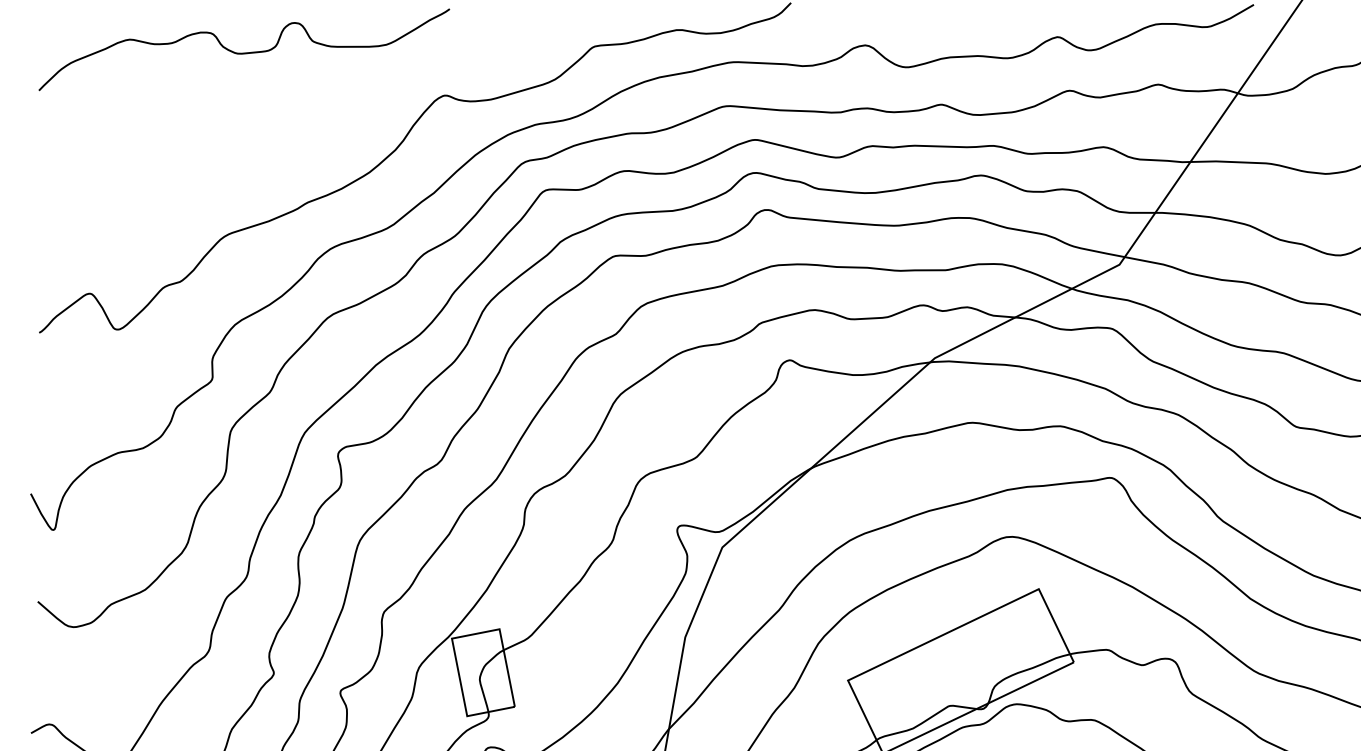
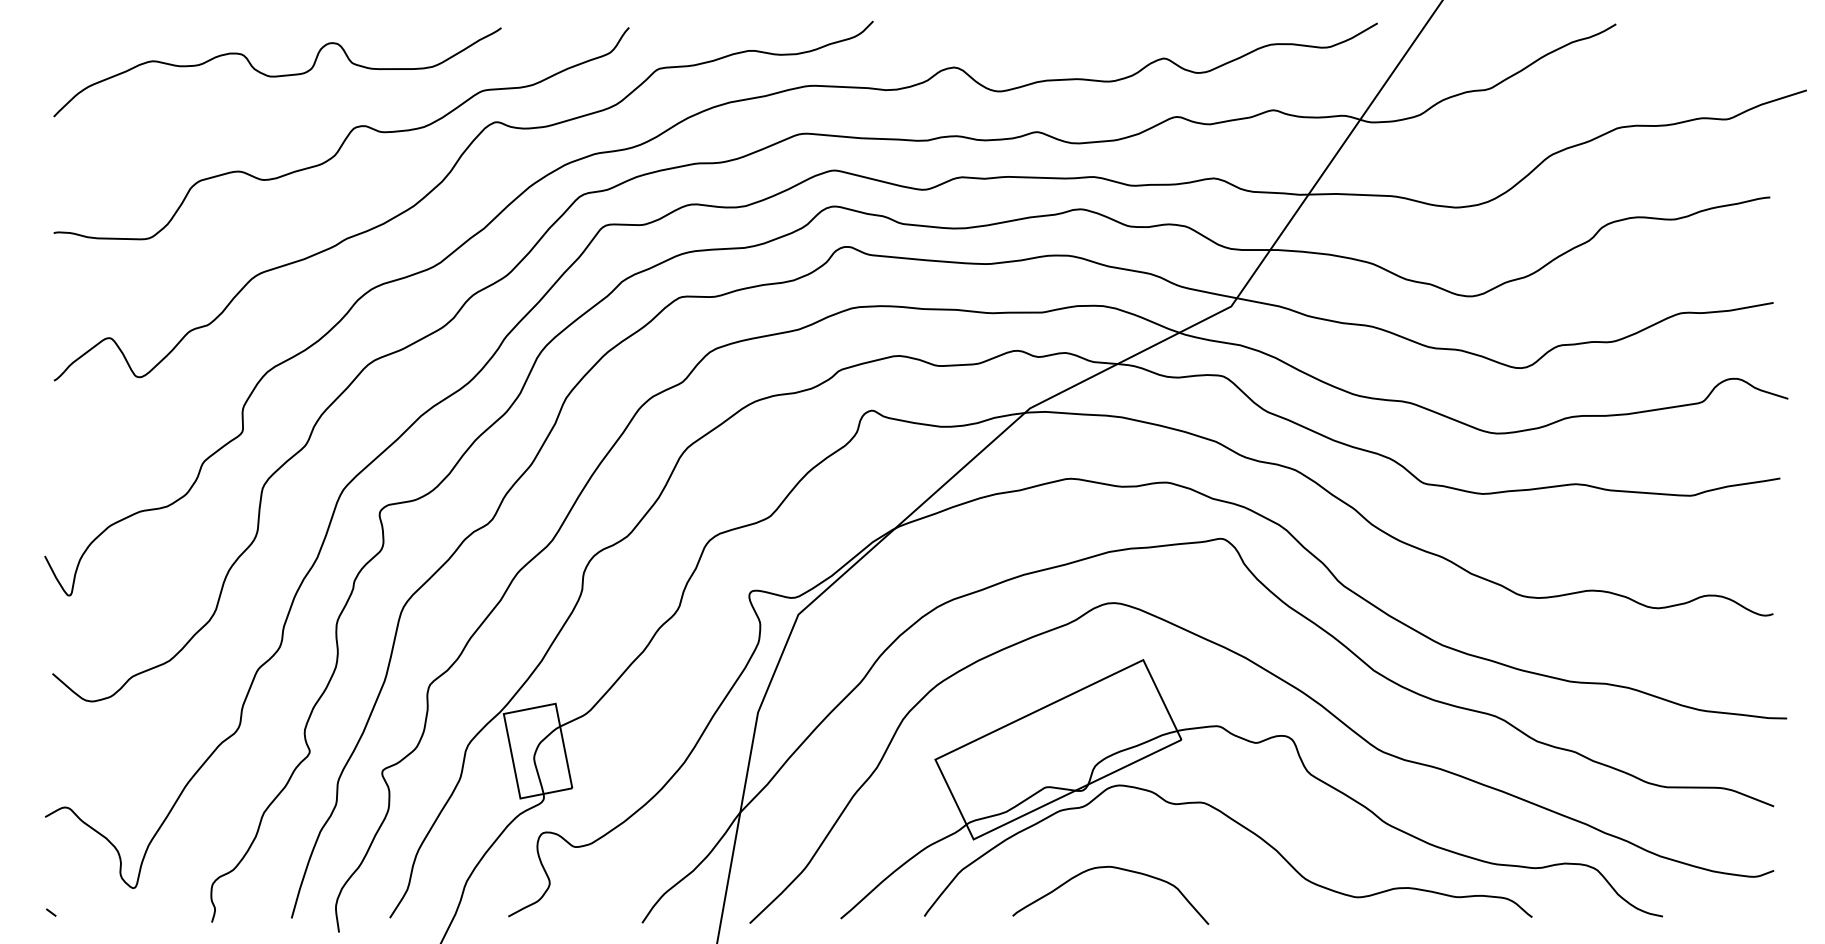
curve: (306, 109) -> (345, 137), added

